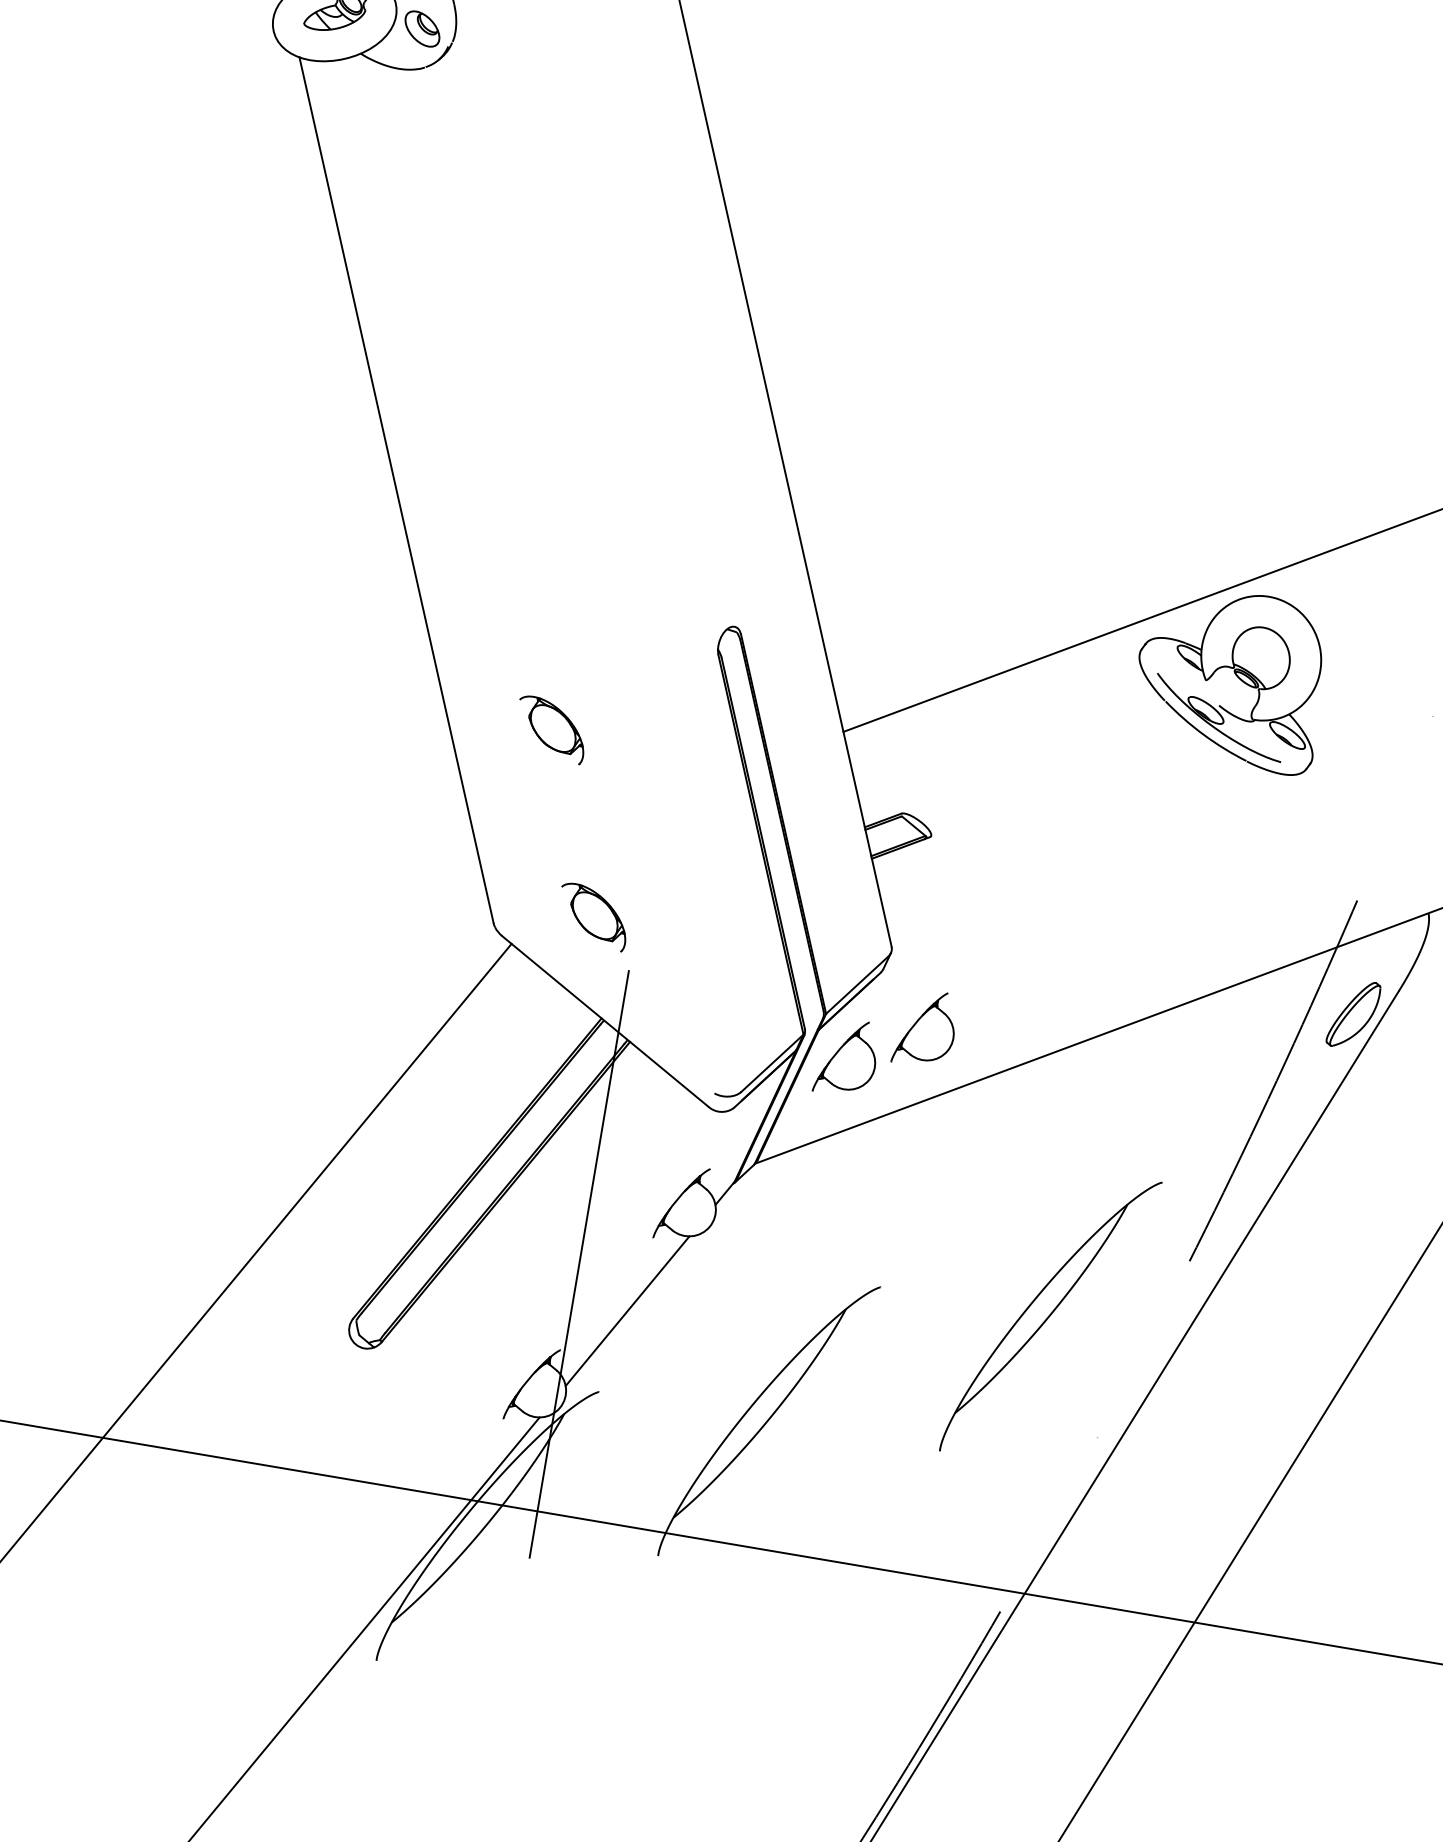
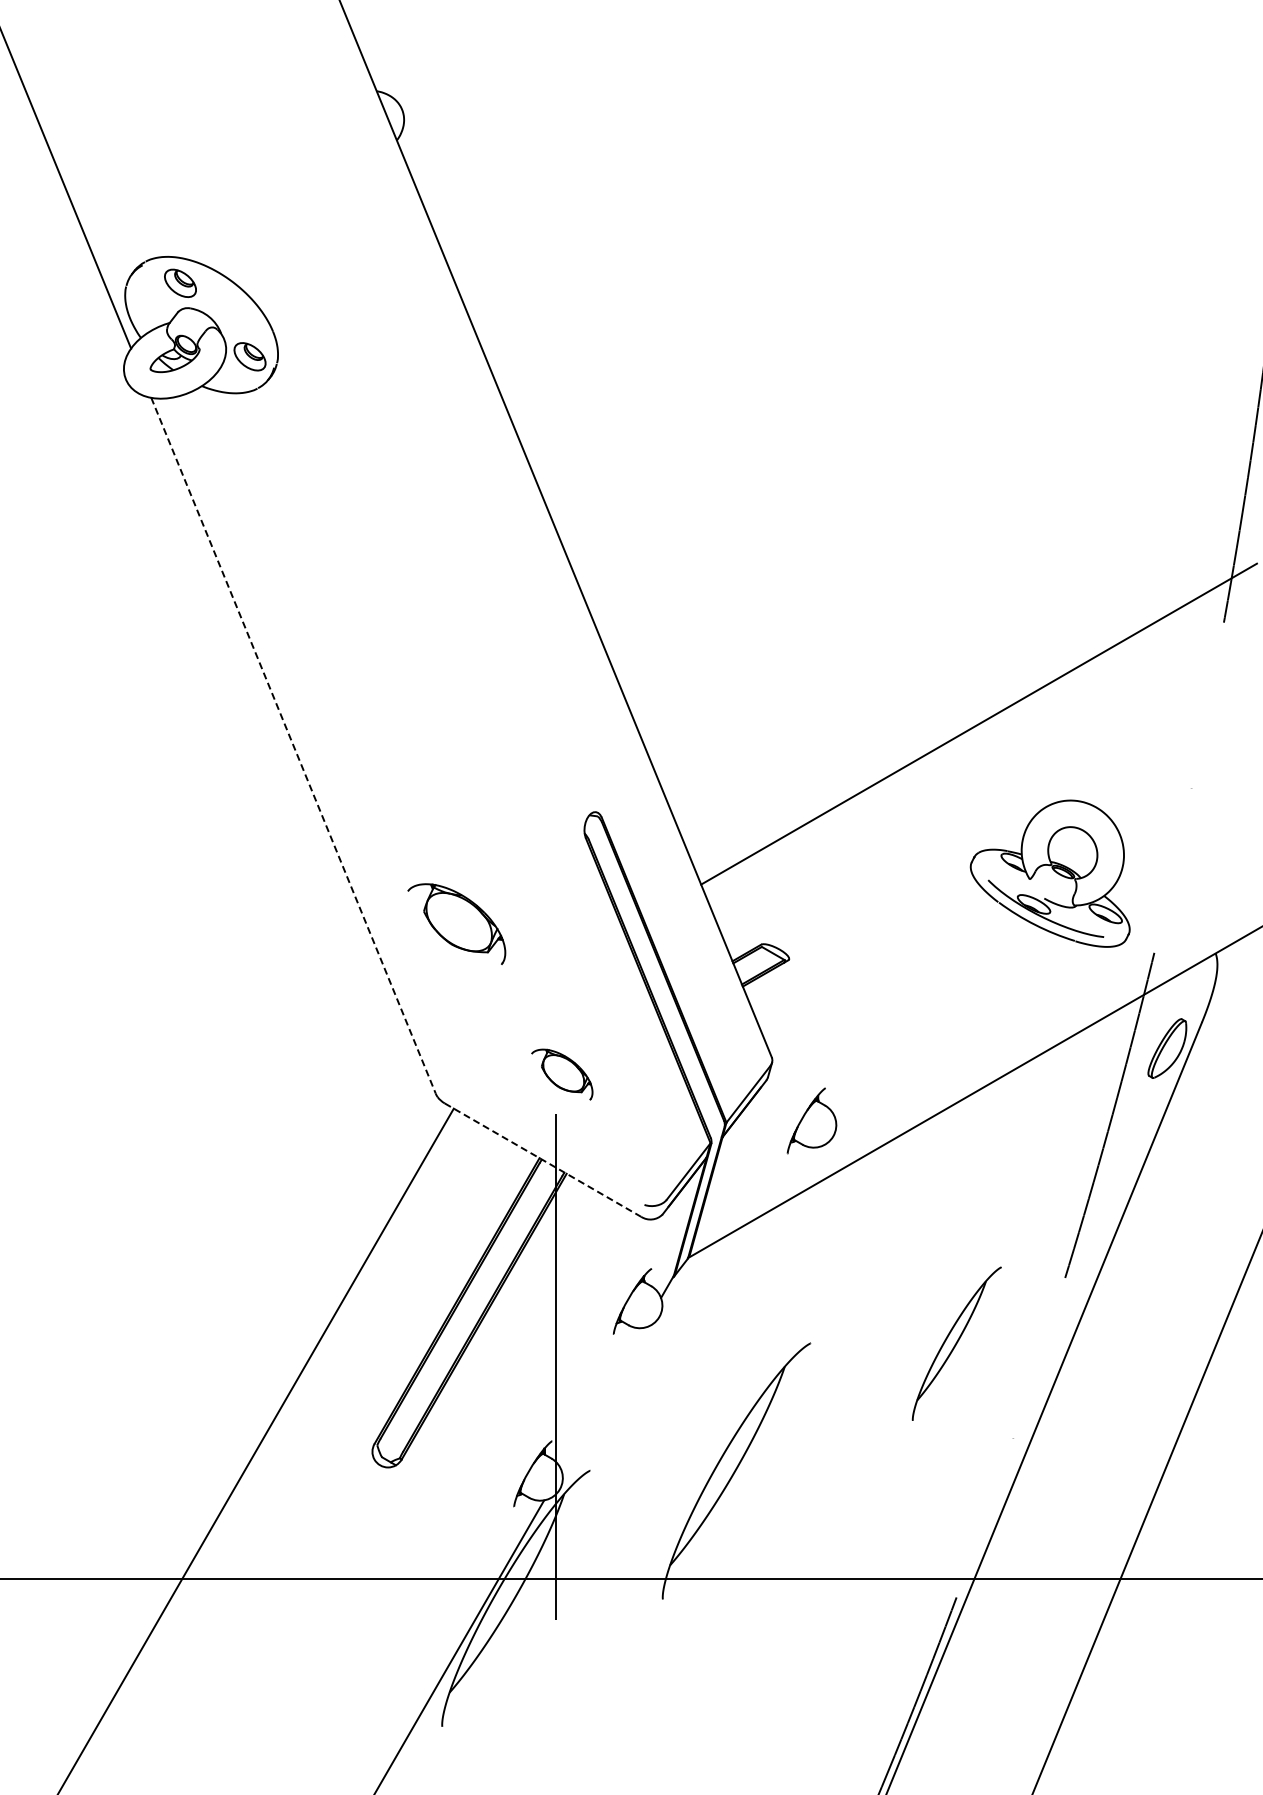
line: (396, 489) -> (293, 745), solid -> dashed
part: (1230, 677) -> (1049, 873), moved
part: (551, 729) -> (456, 923), size x1.6
part: (593, 916) -> (562, 1074), moved
line: (605, 1021) -> (543, 1160), solid -> dashed
part: (847, 1057) -> (750, 1156), removed
line: (627, 1310) -> (602, 1398), removed
part: (1050, 1316) -> (956, 1343), size x0.6

